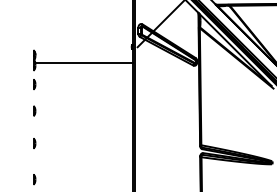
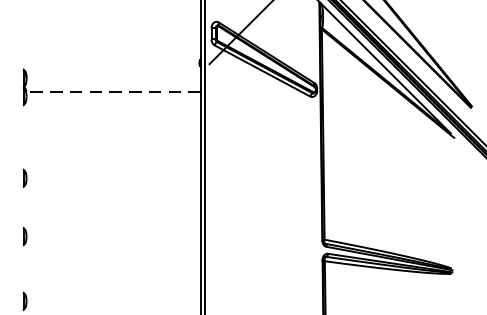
line: (83, 62) -> (112, 91), solid -> dashed
part: (34, 84) -> (24, 130), removed

